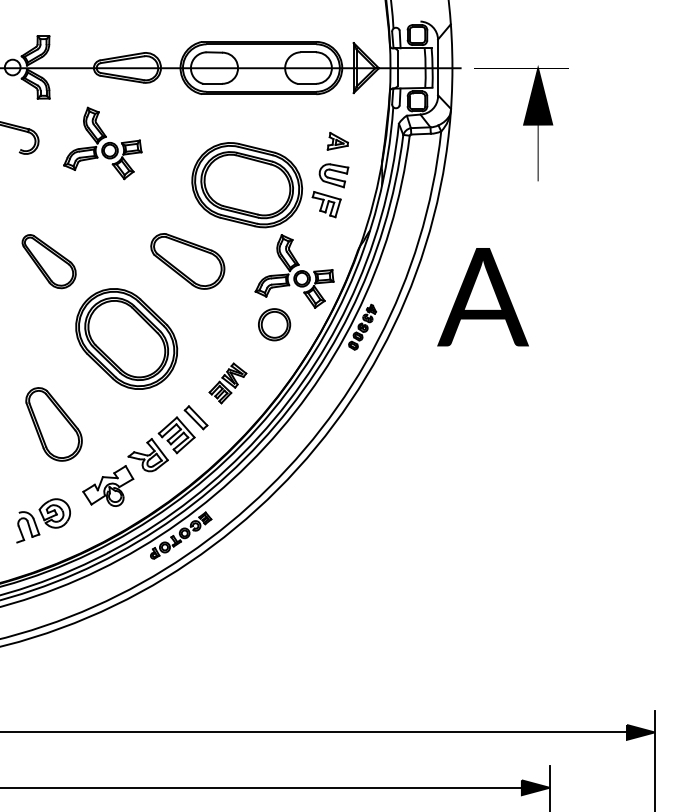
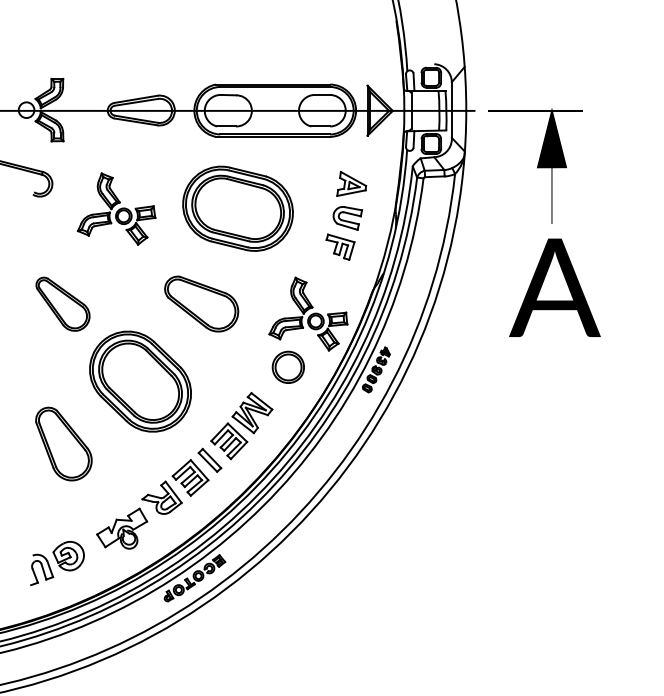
part: (337, 141) -> (351, 184), size x1.43
part: (102, 143) -> (116, 209), moved
part: (247, 185) -> (238, 209), moved
text: (482, 297) -> (554, 288), moved
part: (227, 383) -> (241, 426), size x1.67
part: (53, 424) -> (63, 444), moved

